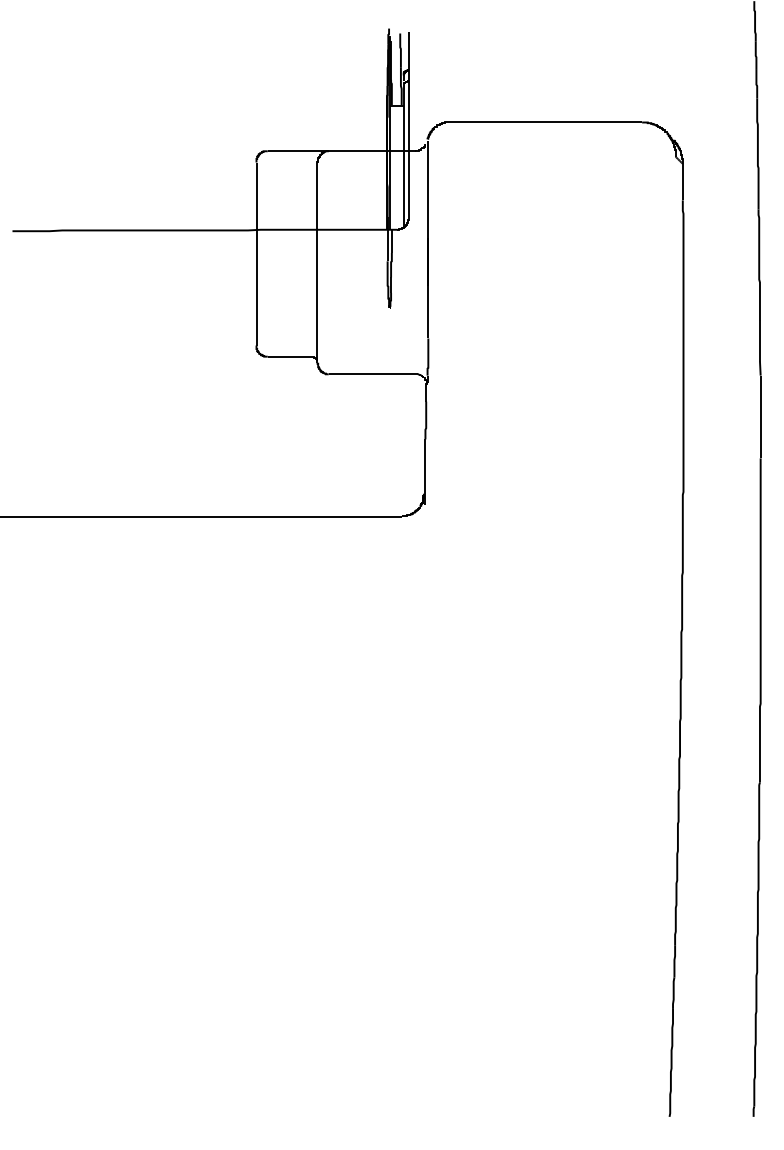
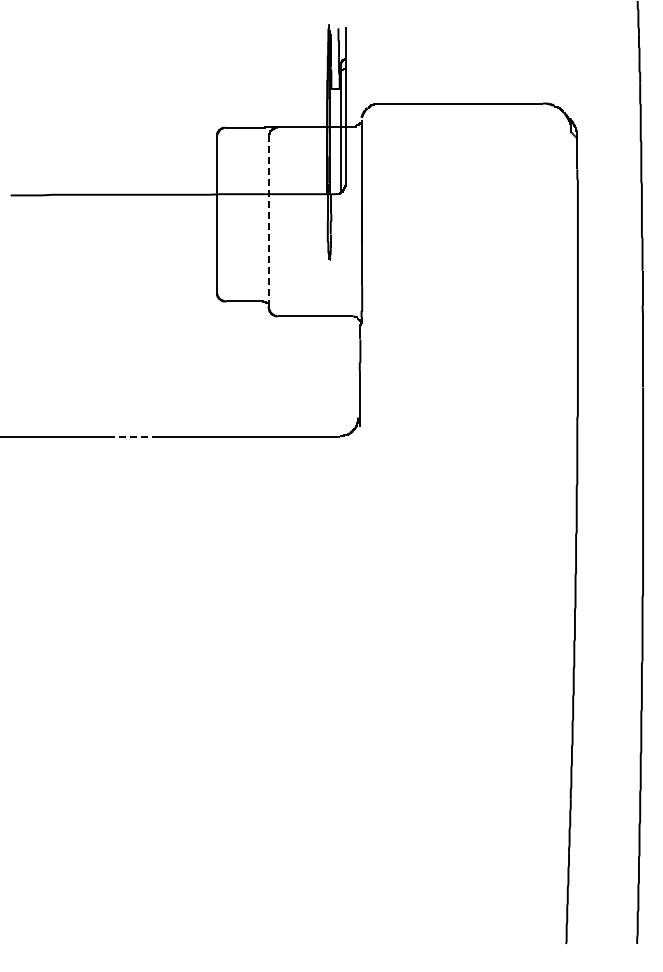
line: (317, 263) -> (268, 222), solid -> dashed
line: (161, 516) -> (136, 436), solid -> dashed

